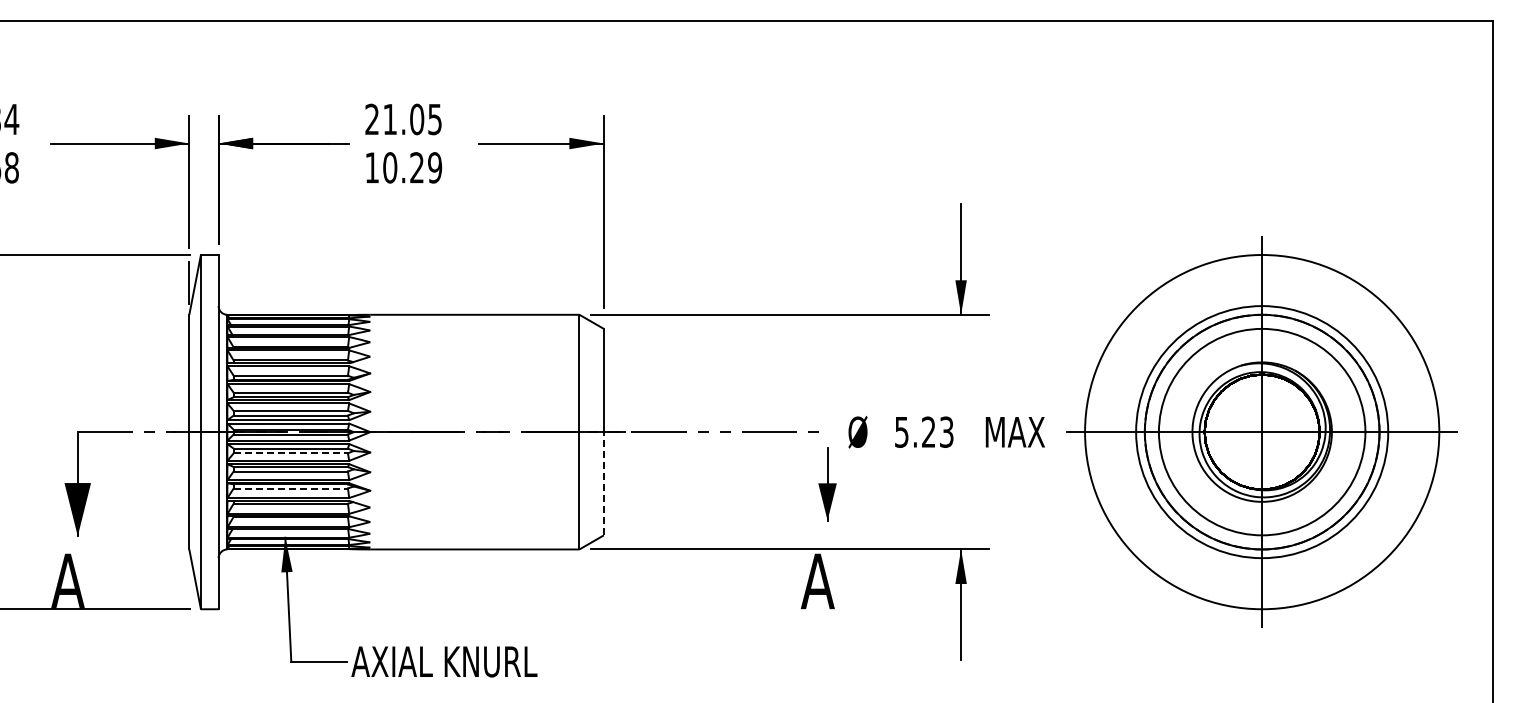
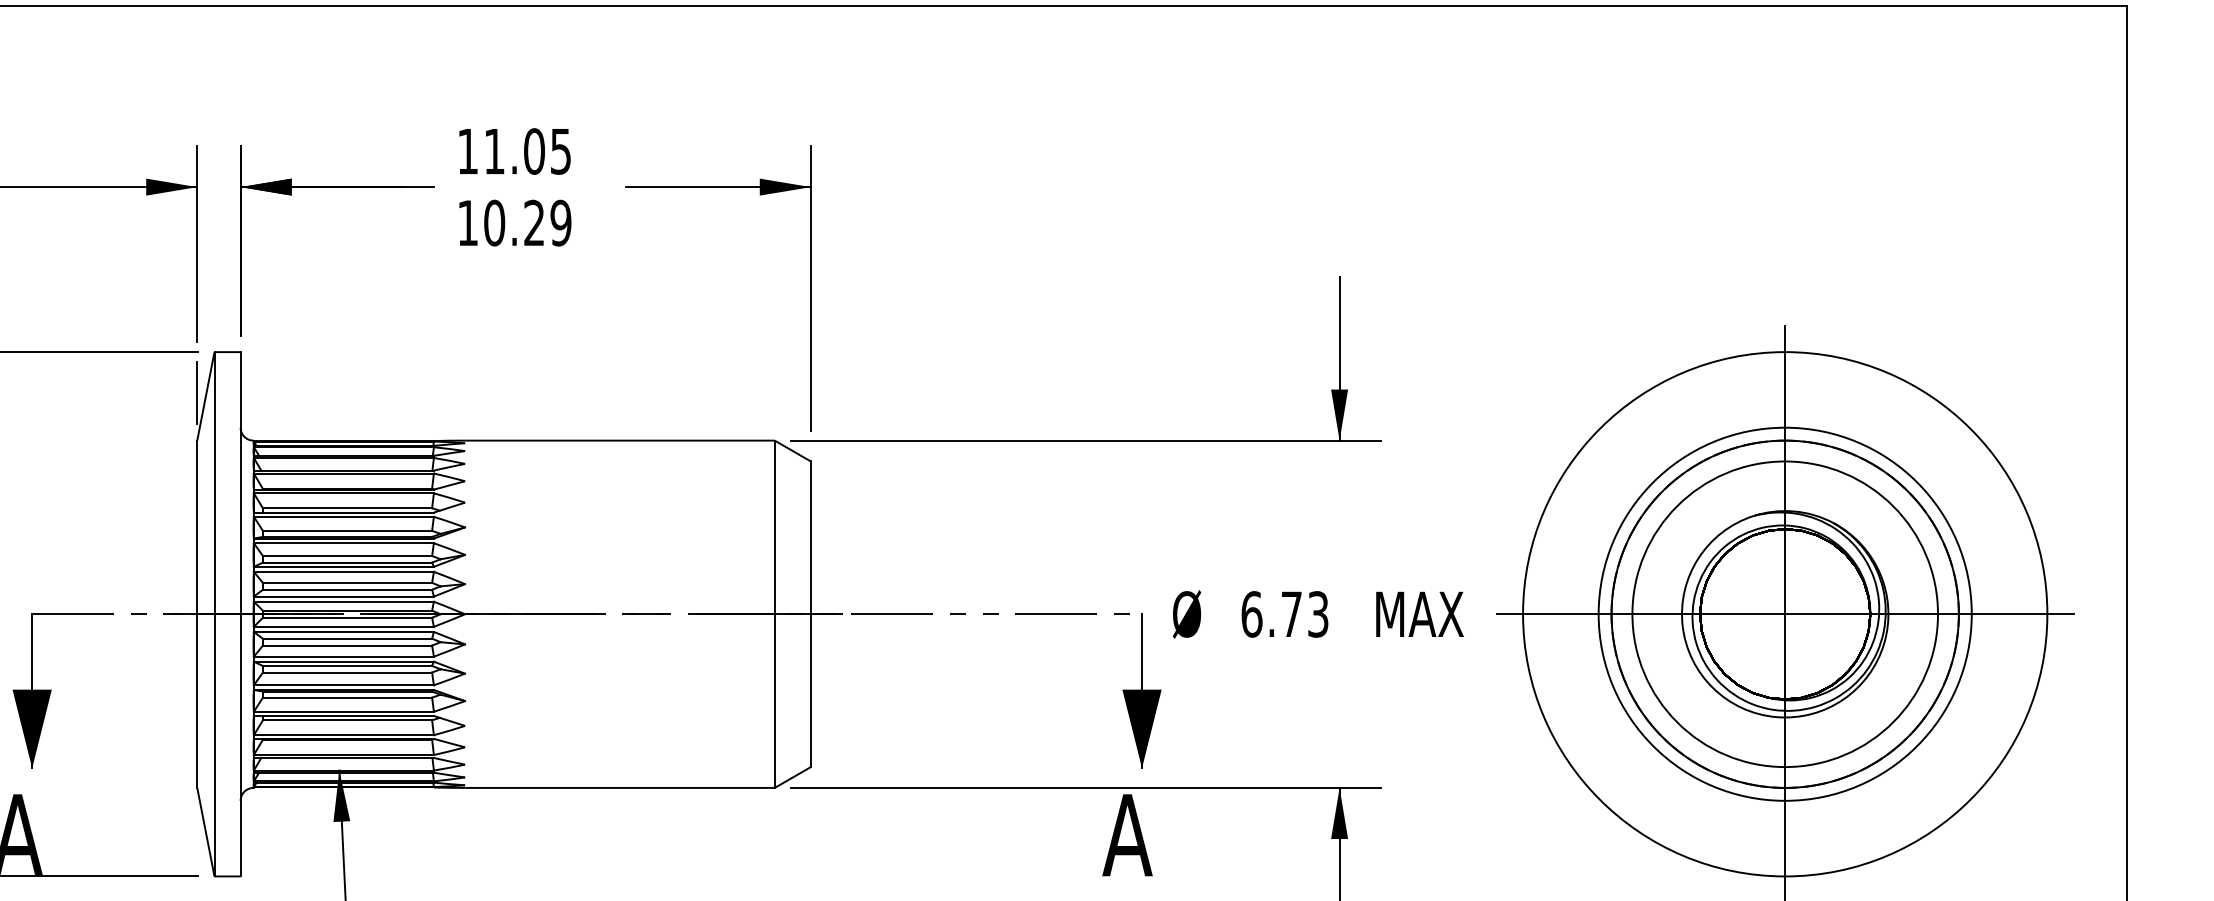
text: (371, 118) -> (466, 150), 21.05 -> 11.05
text: (915, 431) -> (1272, 613), 5.23 -> 6.73
line: (291, 453) -> (348, 645), dashed -> solid
line: (603, 483) -> (810, 690), dashed -> solid
part: (827, 483) -> (1141, 690), size x1.43
line: (291, 488) -> (348, 697), dashed -> solid

